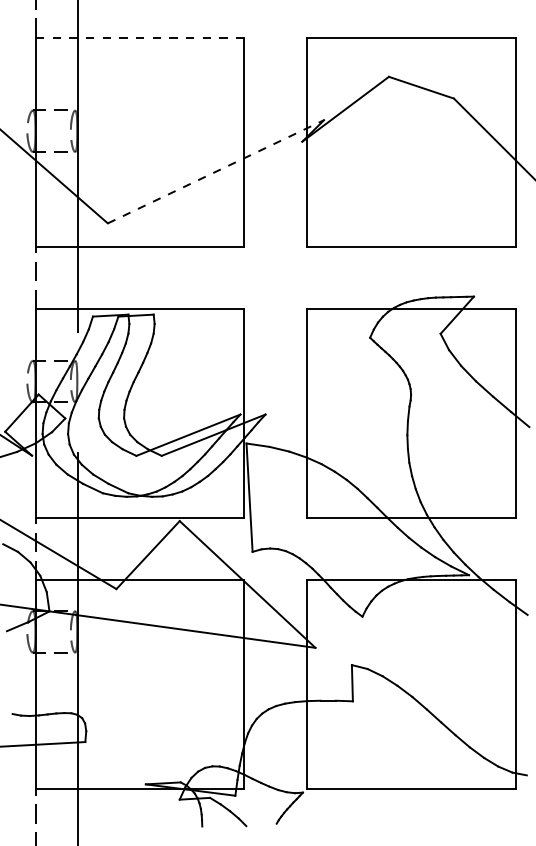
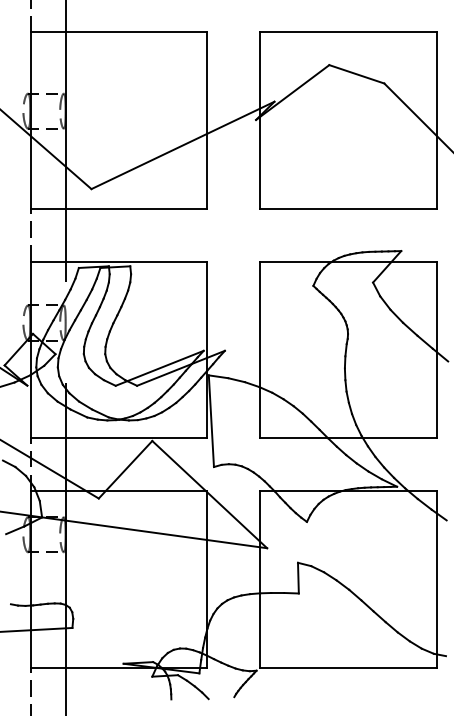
line: (140, 38) -> (119, 32), dashed -> solid
line: (215, 171) -> (182, 145), dashed -> solid

